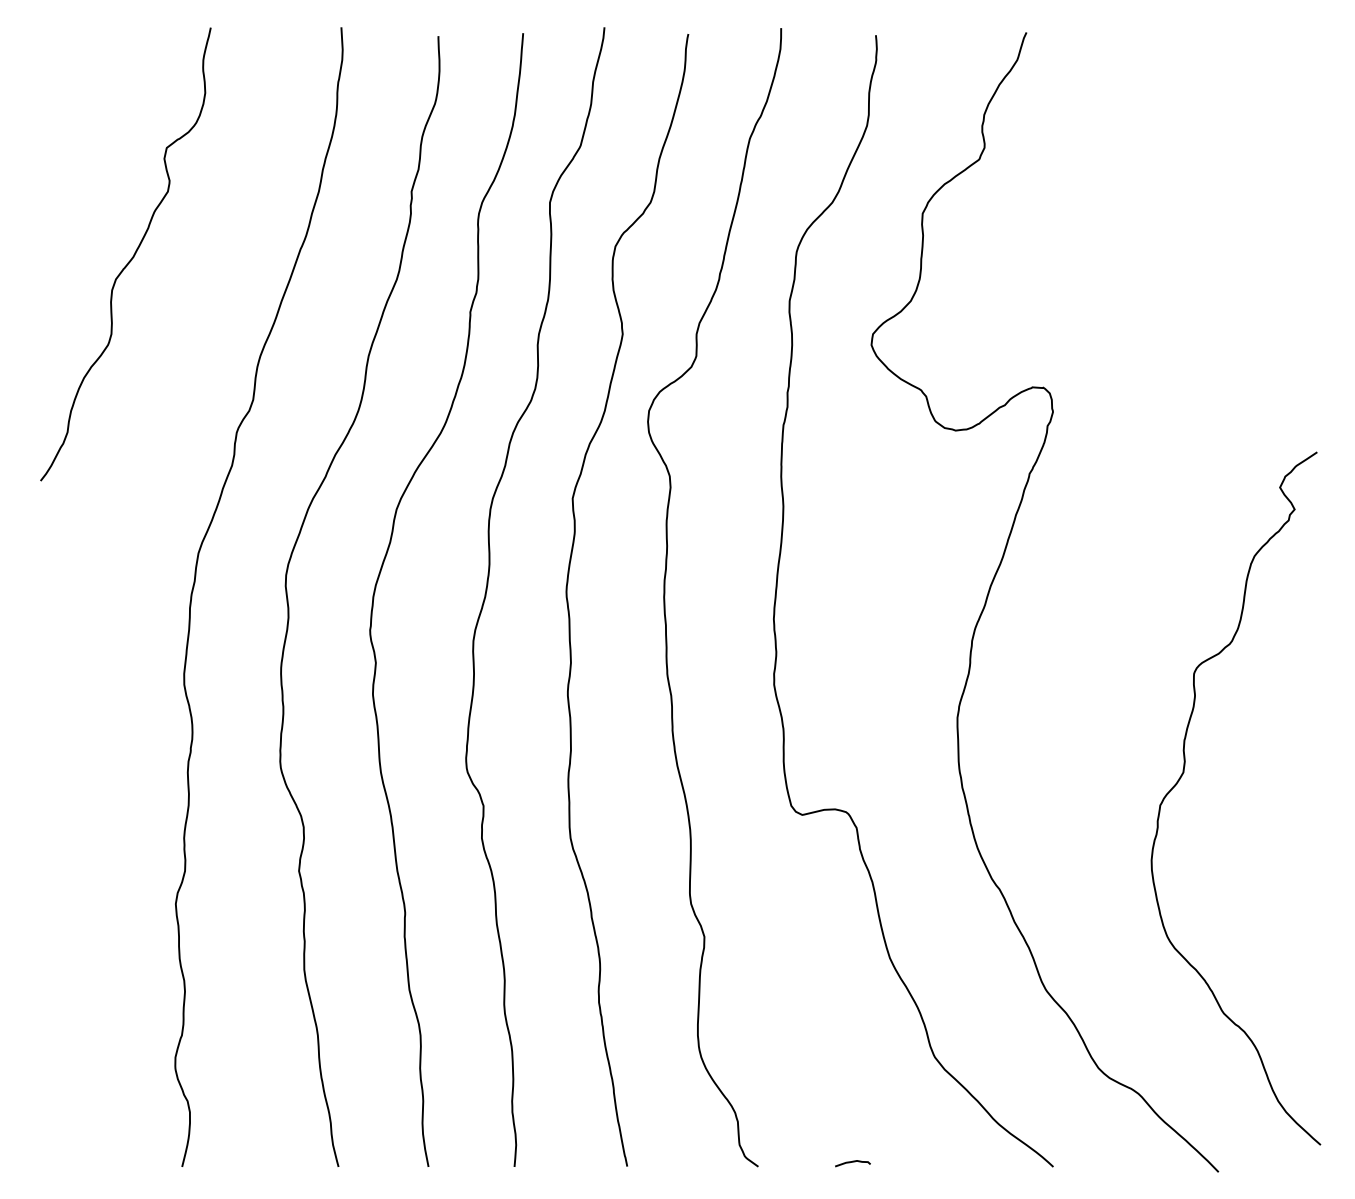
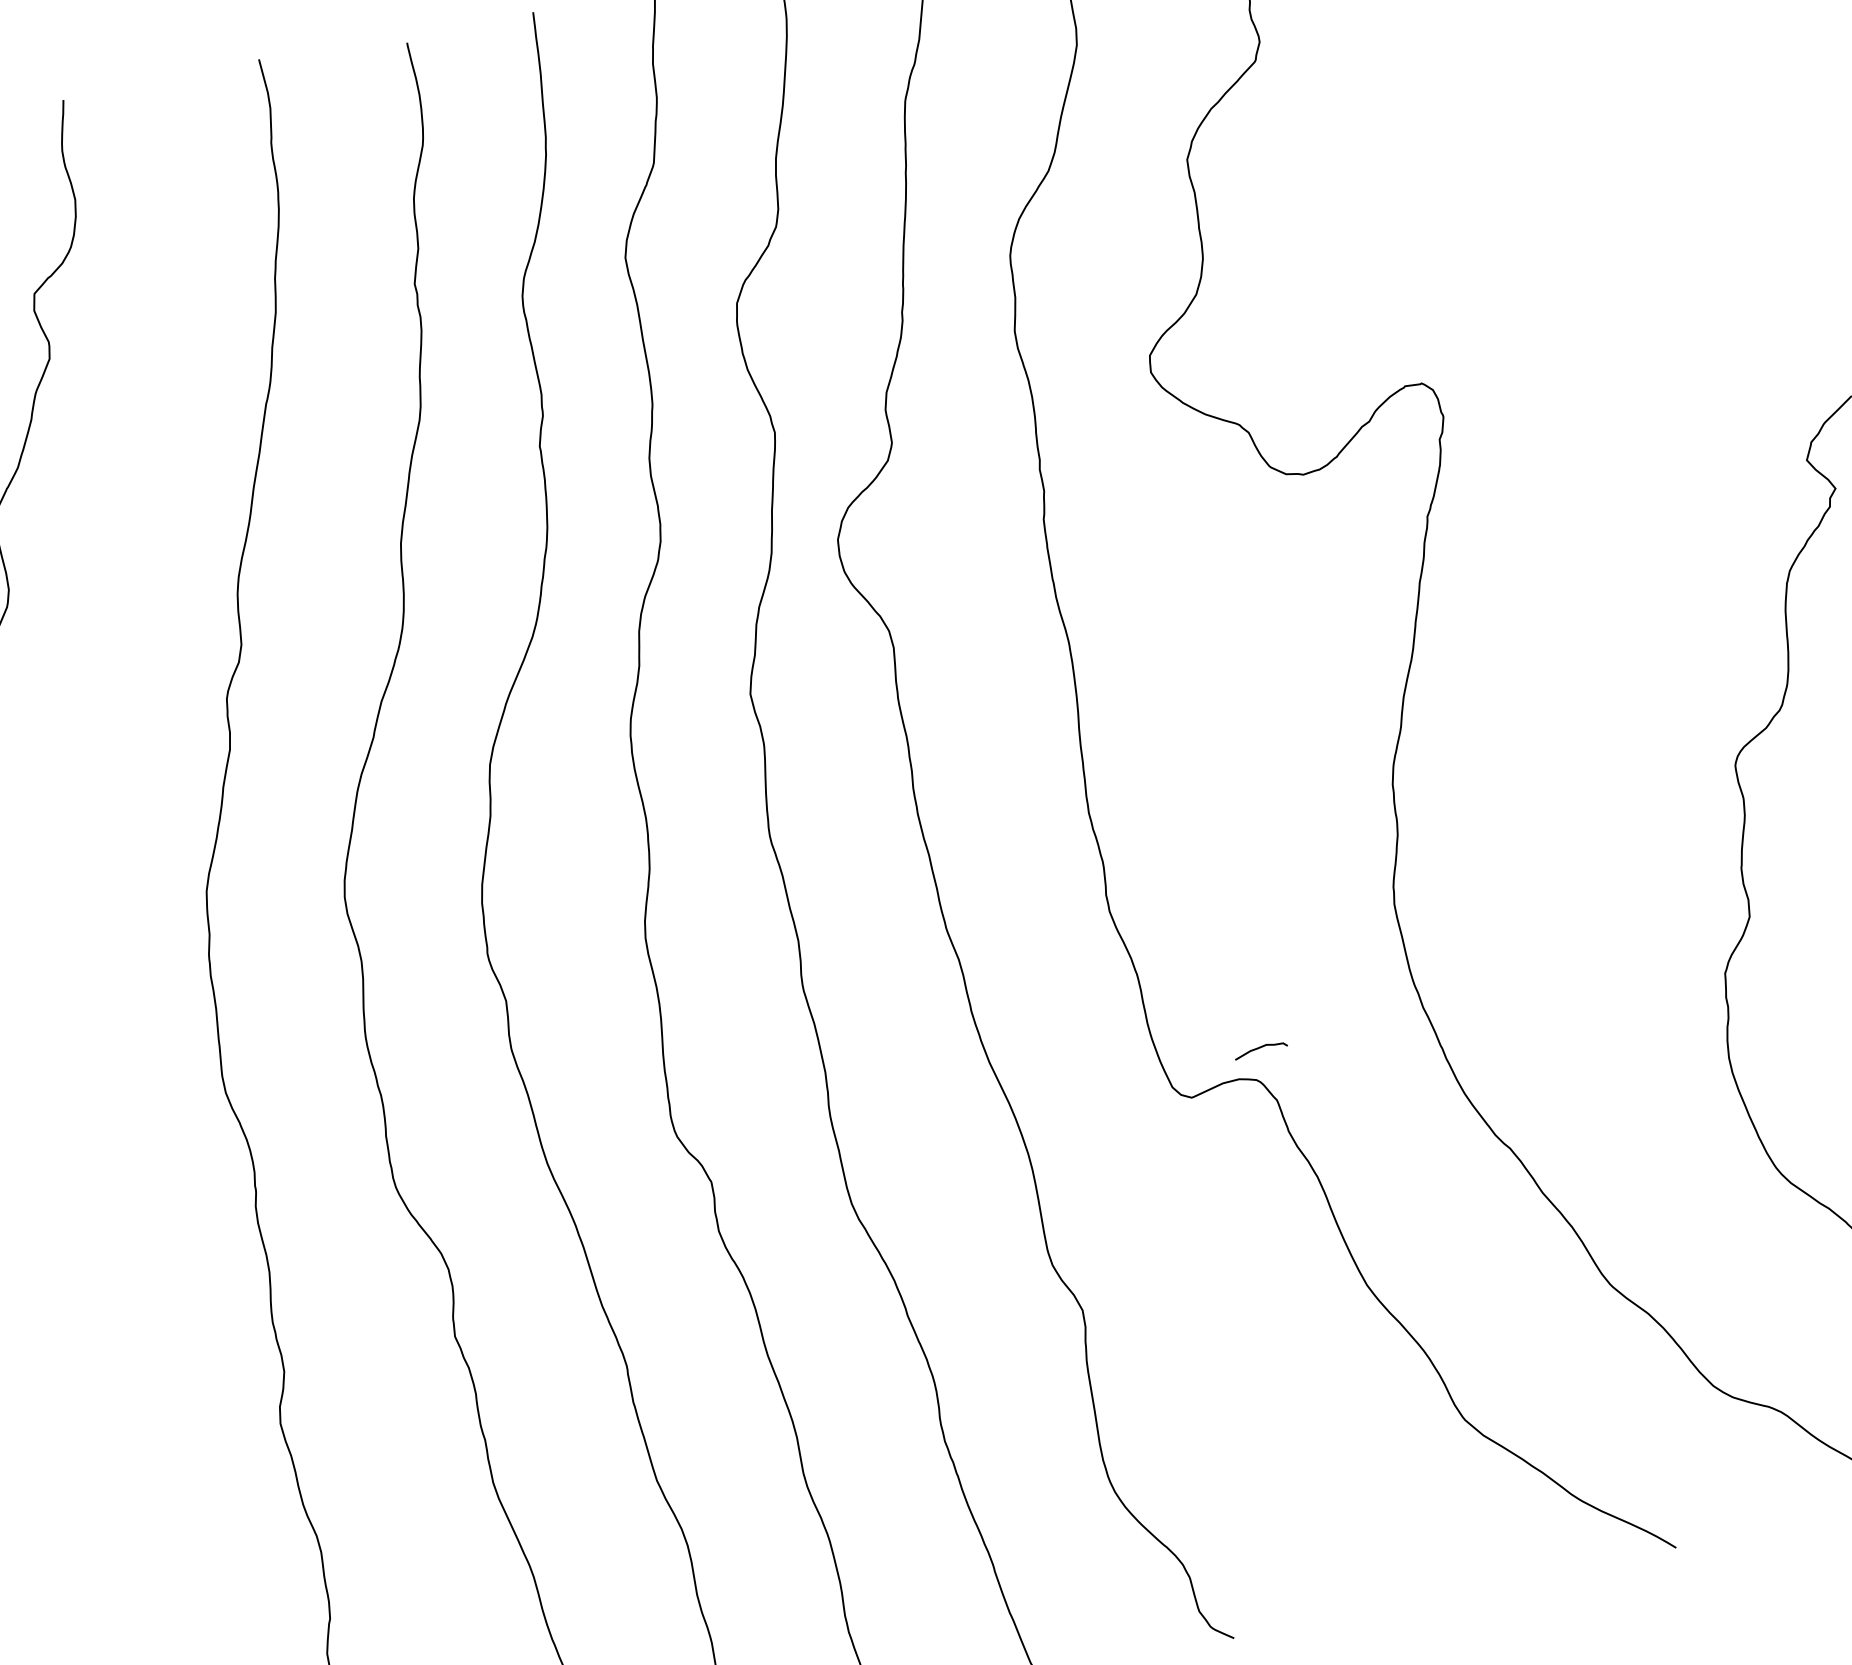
curve: (852, 1162) -> (1260, 1048), moved

